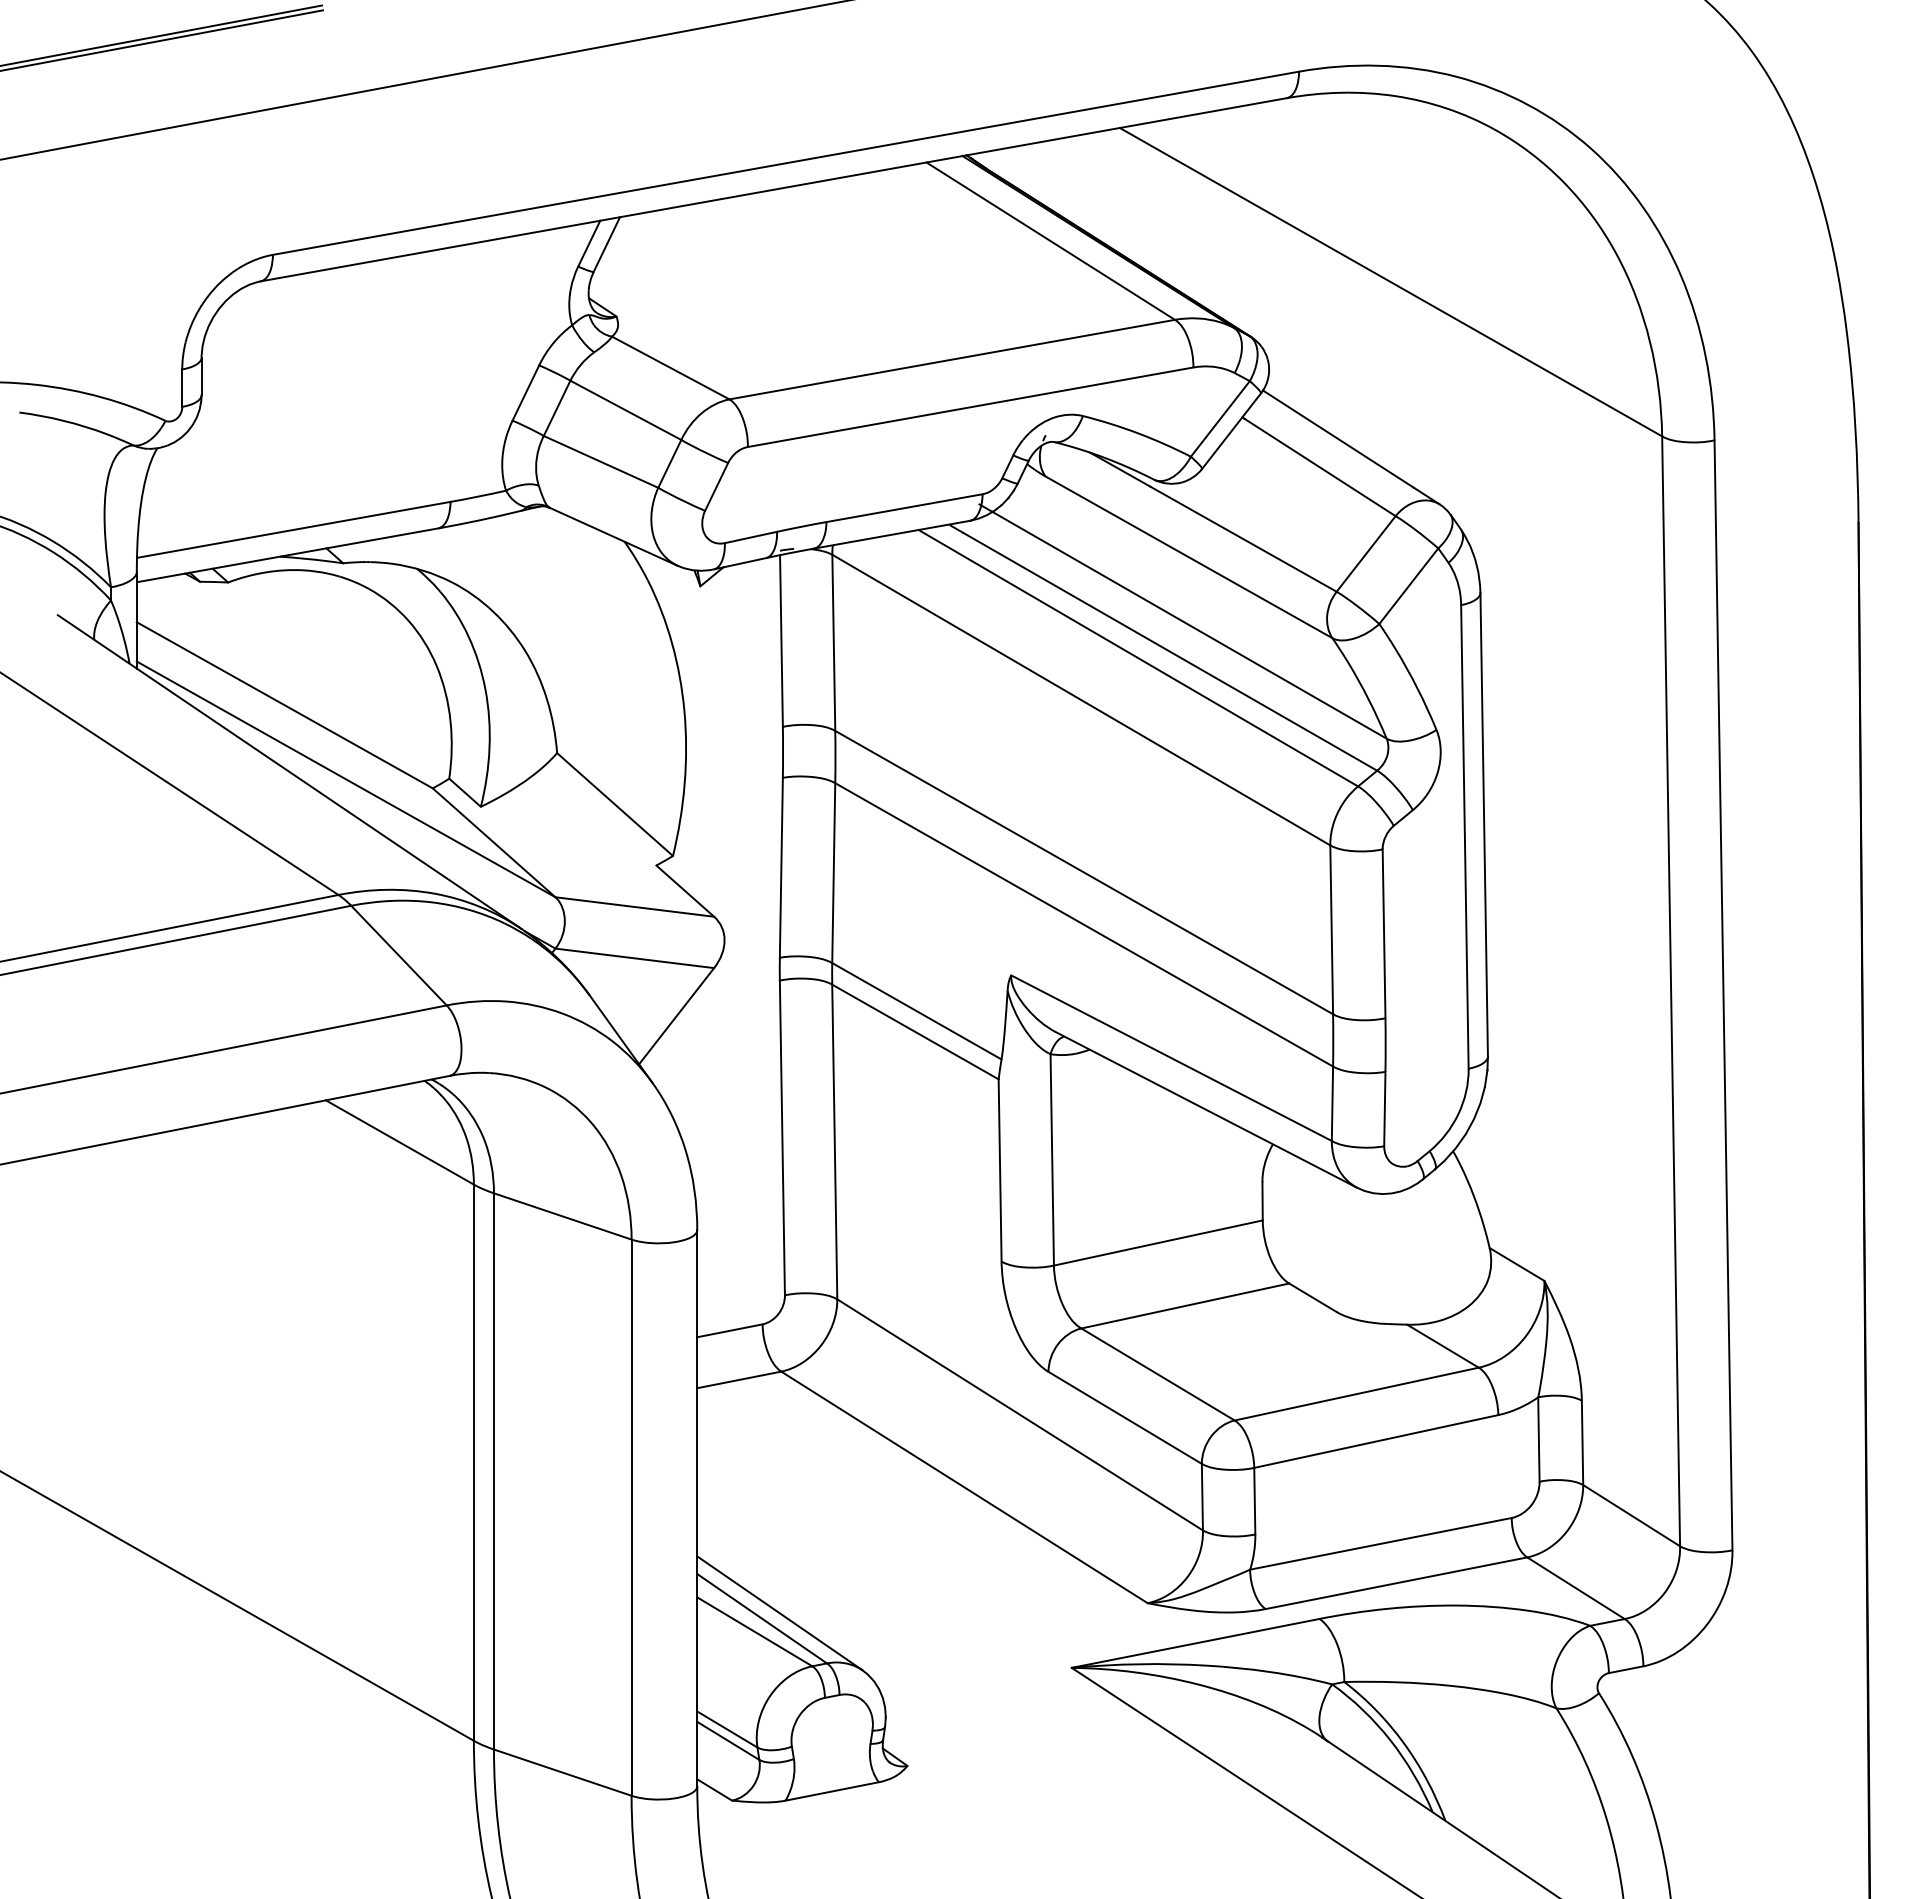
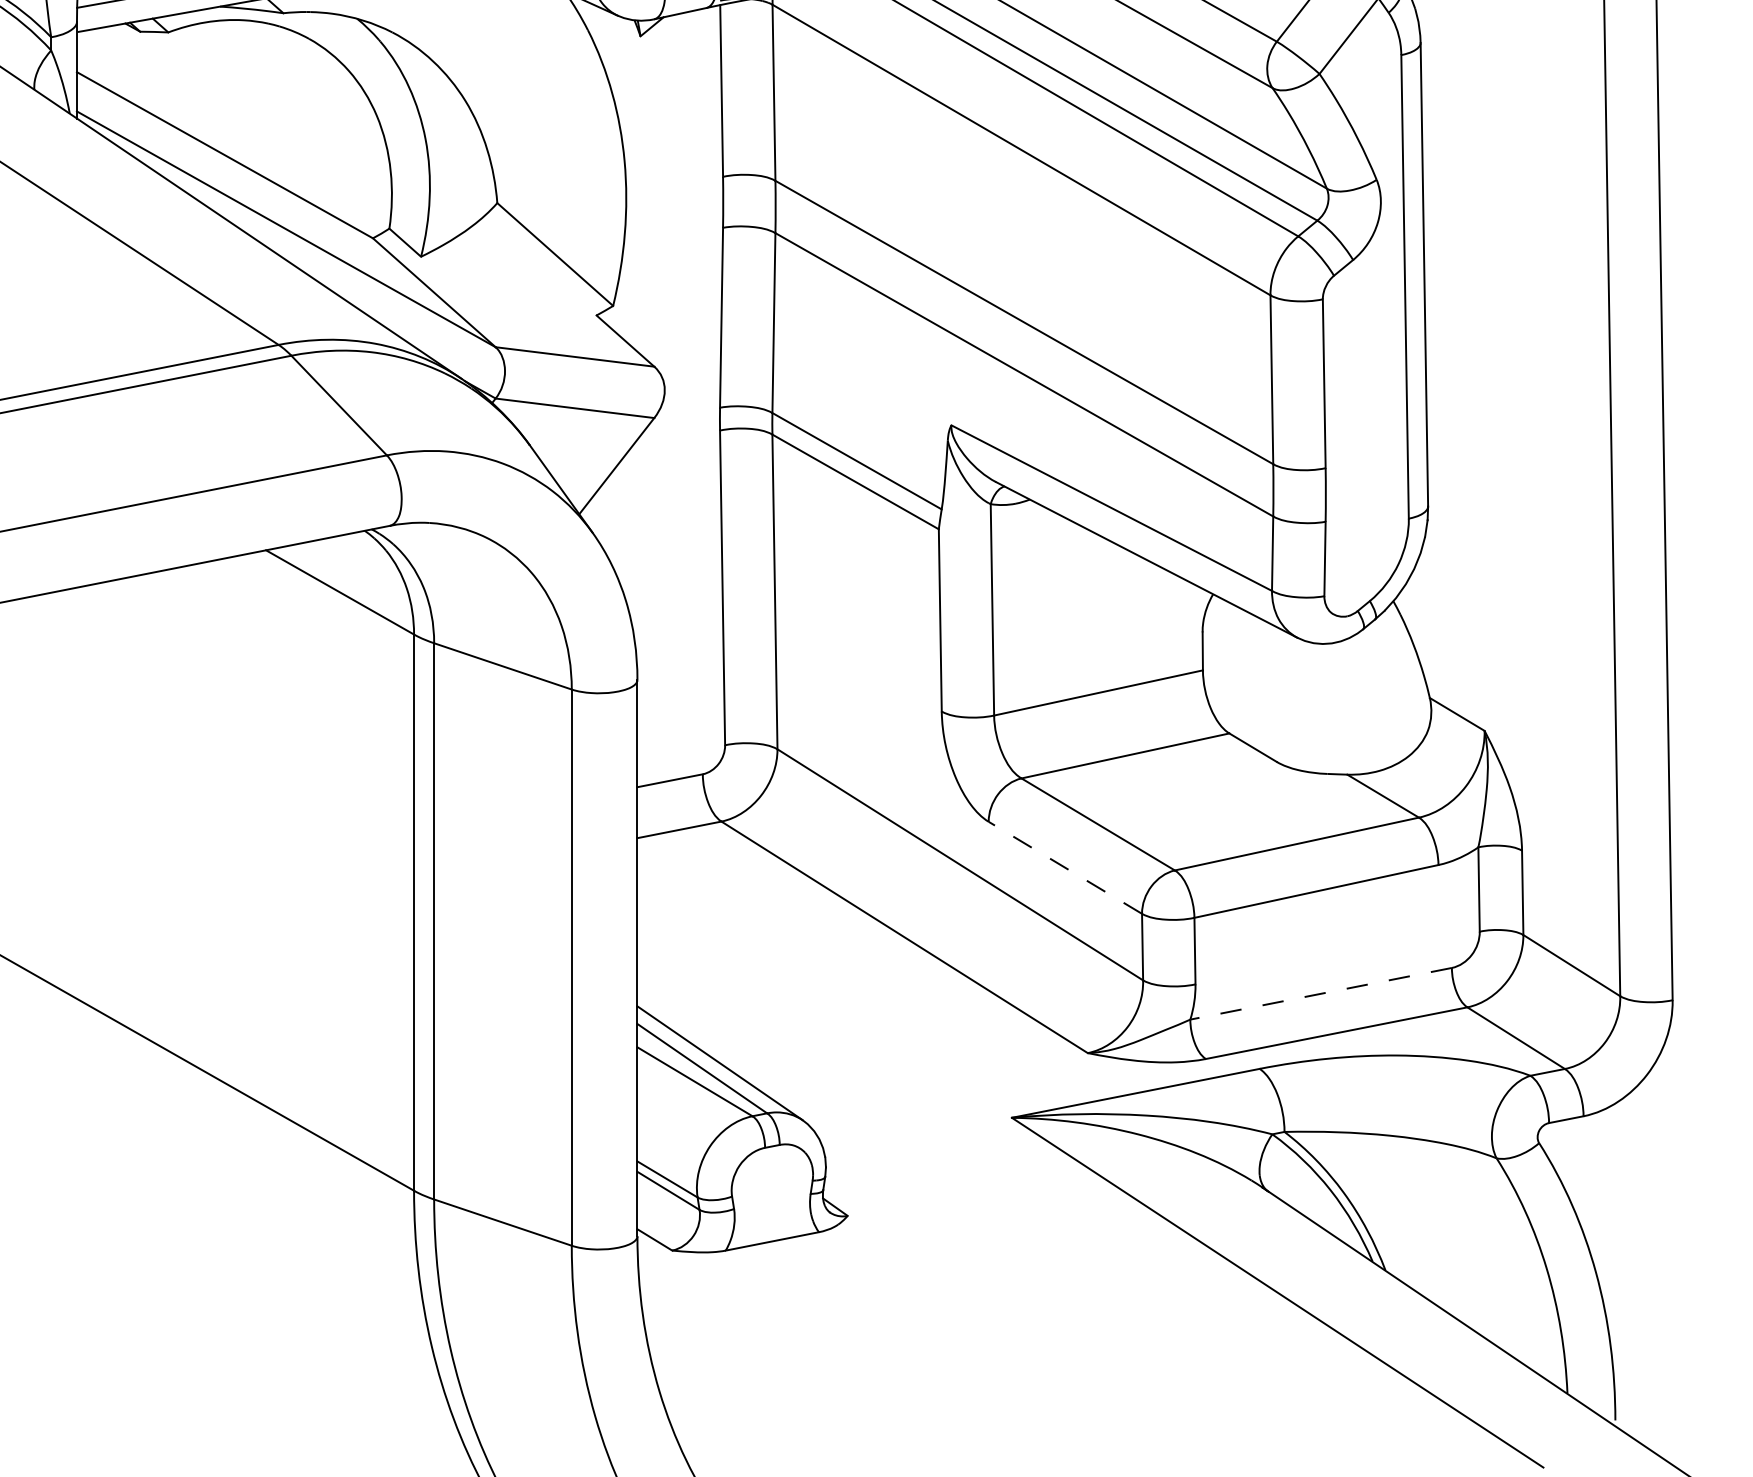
line: (1124, 1417) -> (1064, 867), solid -> dashed
line: (1380, 1543) -> (1320, 993), solid -> dashed

